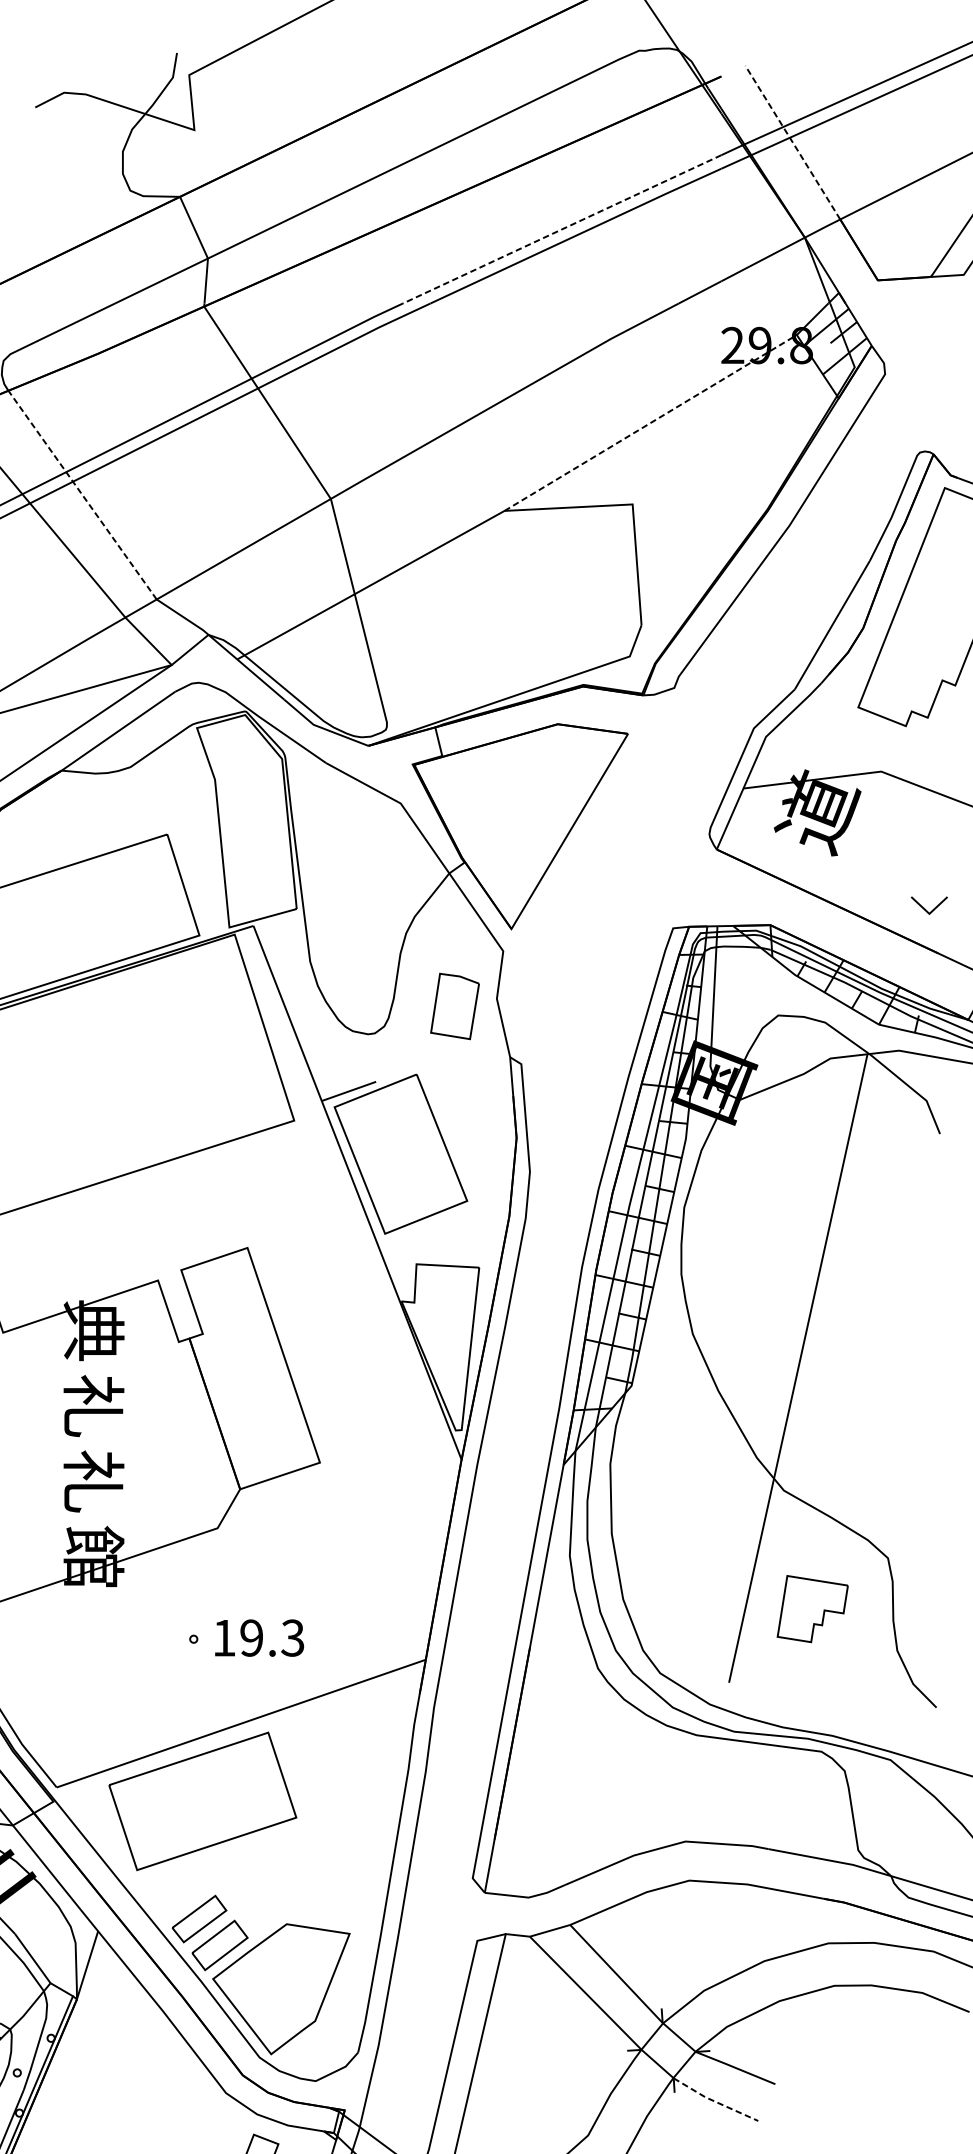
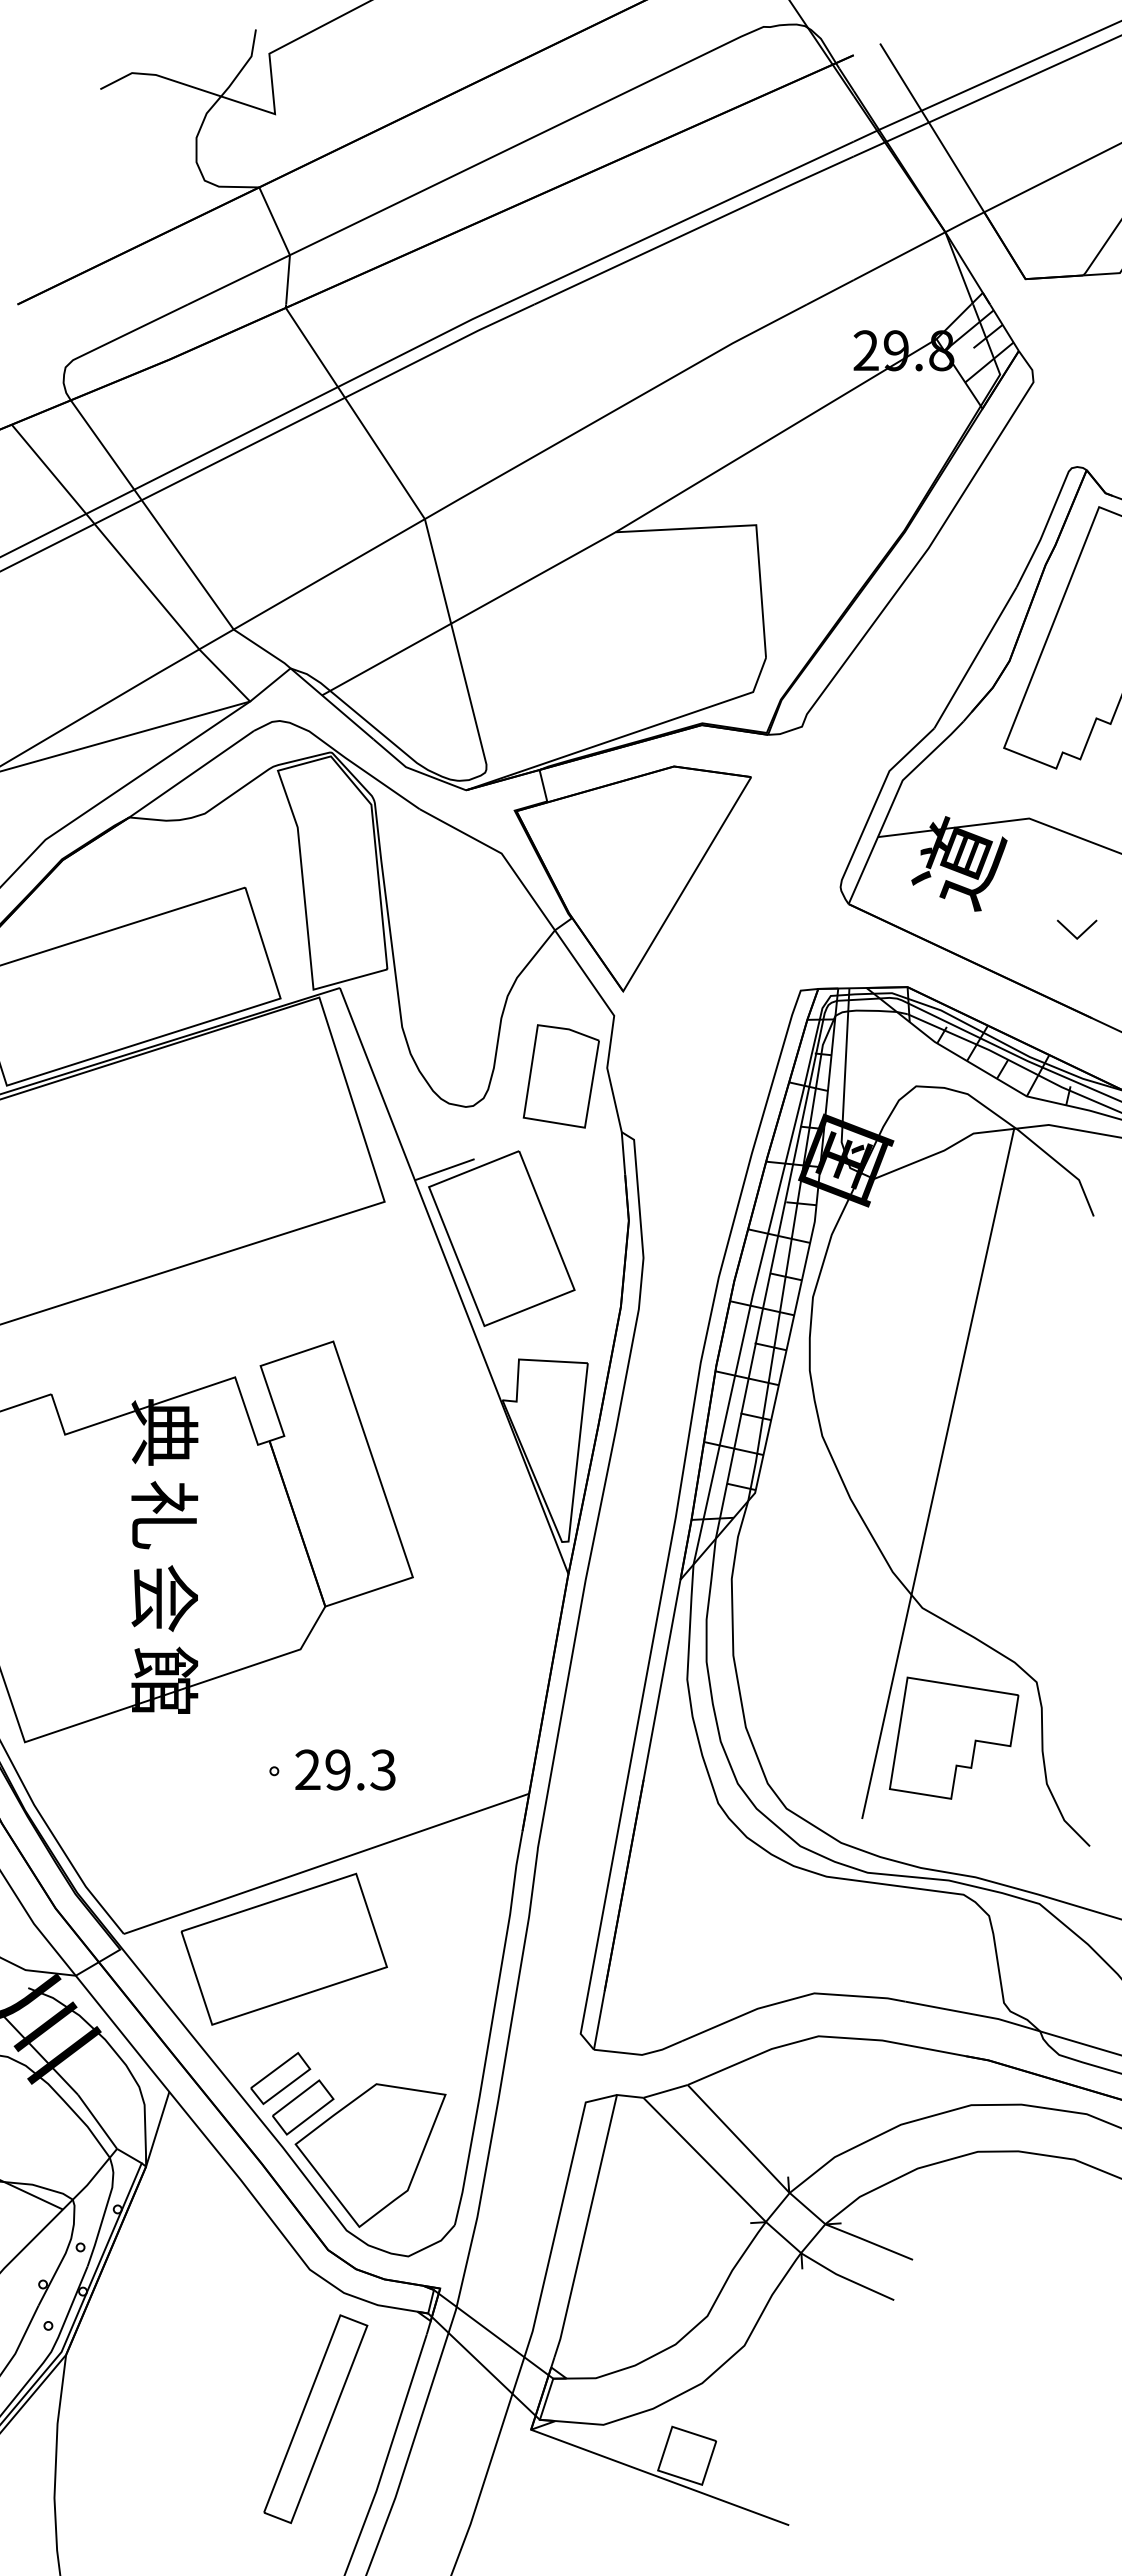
line: (792, 141) -> (931, 126), dashed -> solid
line: (562, 228) -> (679, 222), dashed -> solid
line: (651, 422) -> (776, 435), dashed -> solid
line: (81, 494) -> (151, 514), dashed -> solid
part: (928, 905) -> (1076, 929), moved
part: (454, 1006) -> (560, 1076), size x1.43
text: (93, 1481) -> (164, 1597), 礼 -> 会
part: (812, 1608) -> (953, 1737), size x1.67
text: (223, 1637) -> (307, 1769), 19.3 -> 29.3
line: (714, 2101) -> (846, 2278), dashed -> solid

